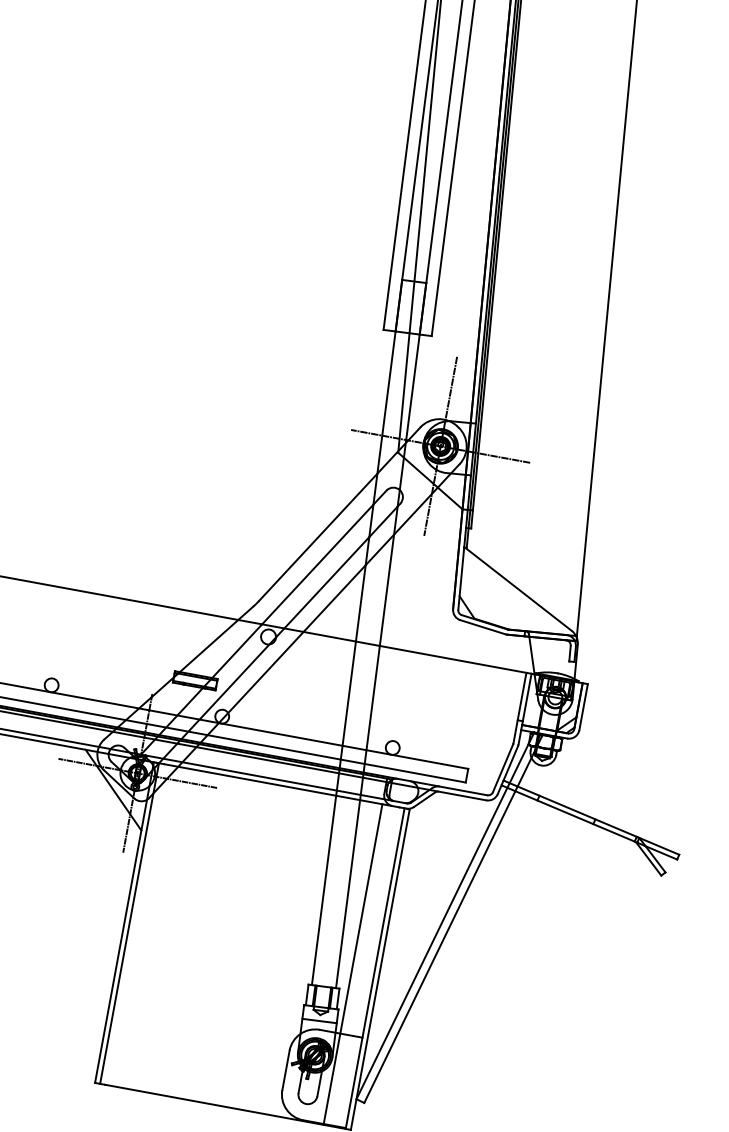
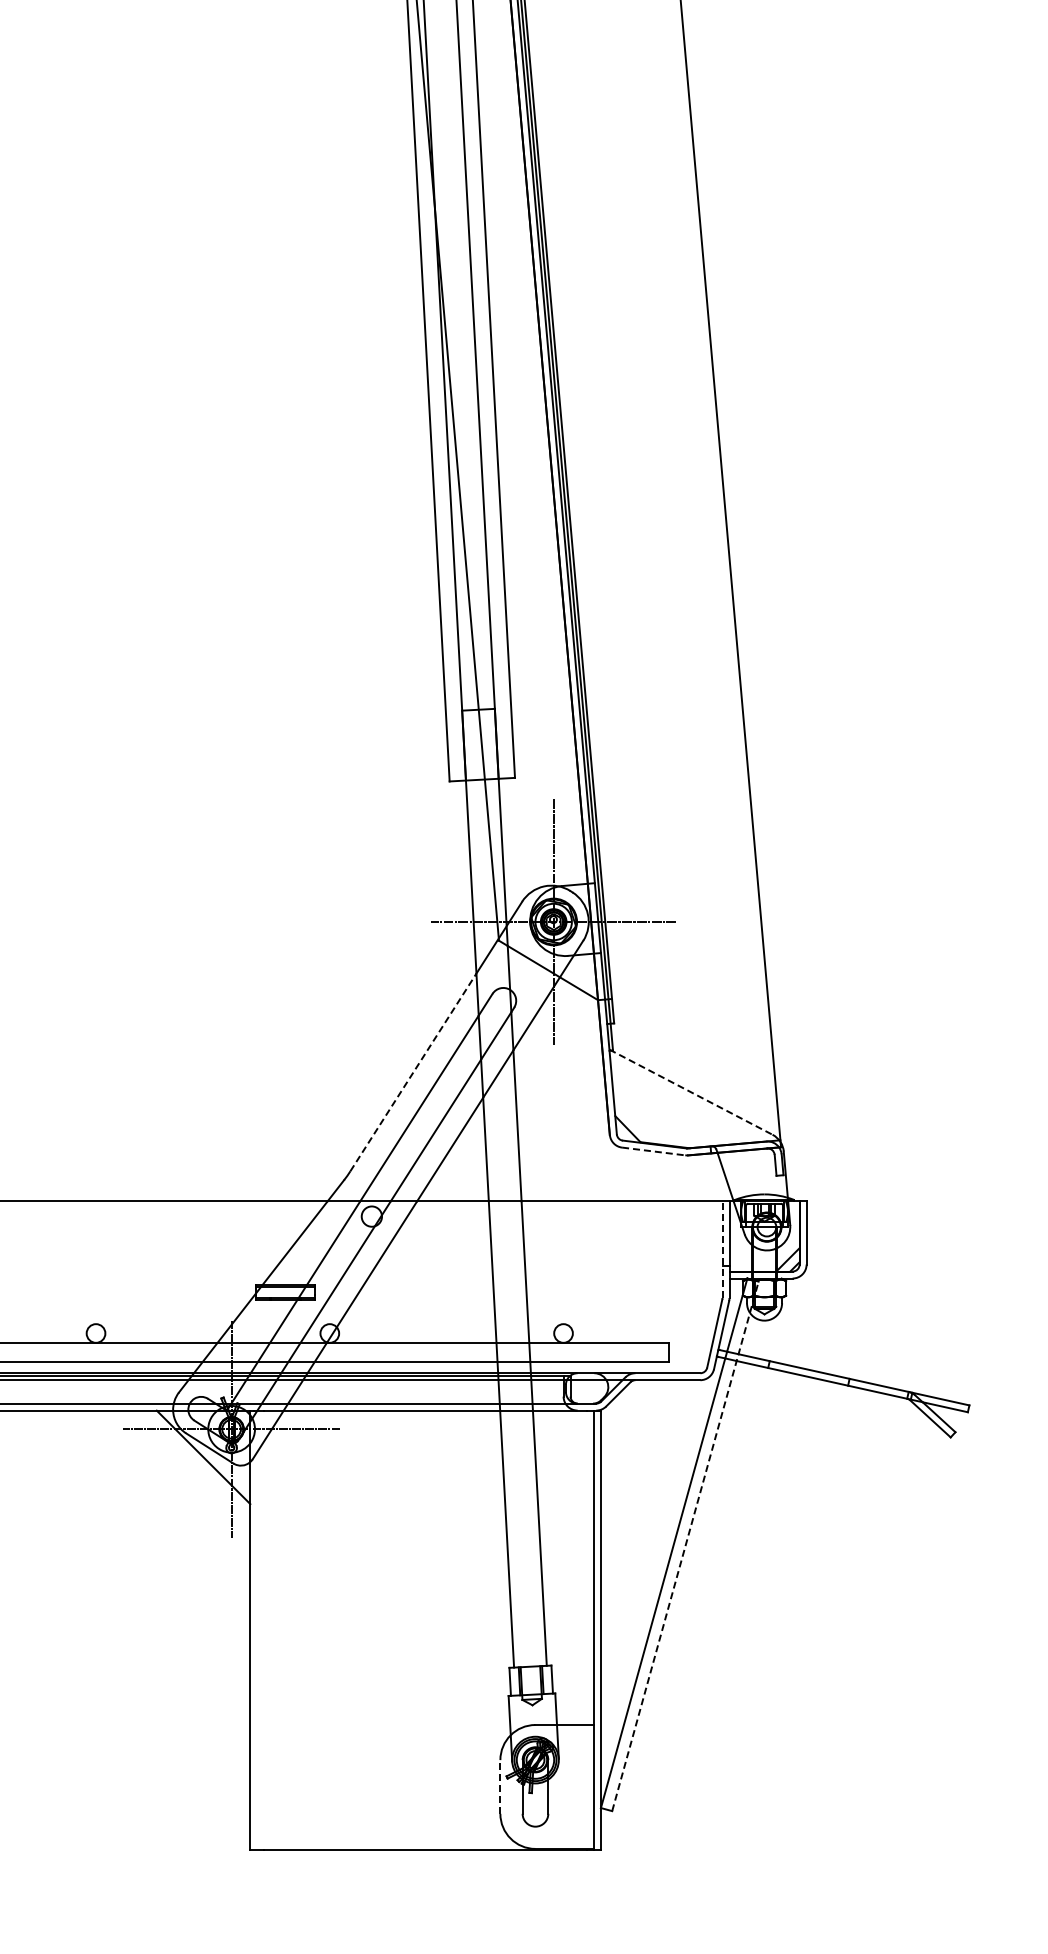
line: (318, 536) -> (413, 1071), solid -> dashed
line: (518, 589) -> (691, 1092), solid -> dashed
line: (482, 627) -> (653, 1151), solid -> dashed
line: (519, 707) -> (722, 1249), solid -> dashed
line: (453, 919) -> (685, 1546), solid -> dashed
line: (129, 923) -> (257, 1630), removed
line: (352, 964) -> (563, 1630), removed
line: (319, 1021) -> (532, 1713), removed
line: (286, 1070) -> (500, 1786), solid -> dashed

